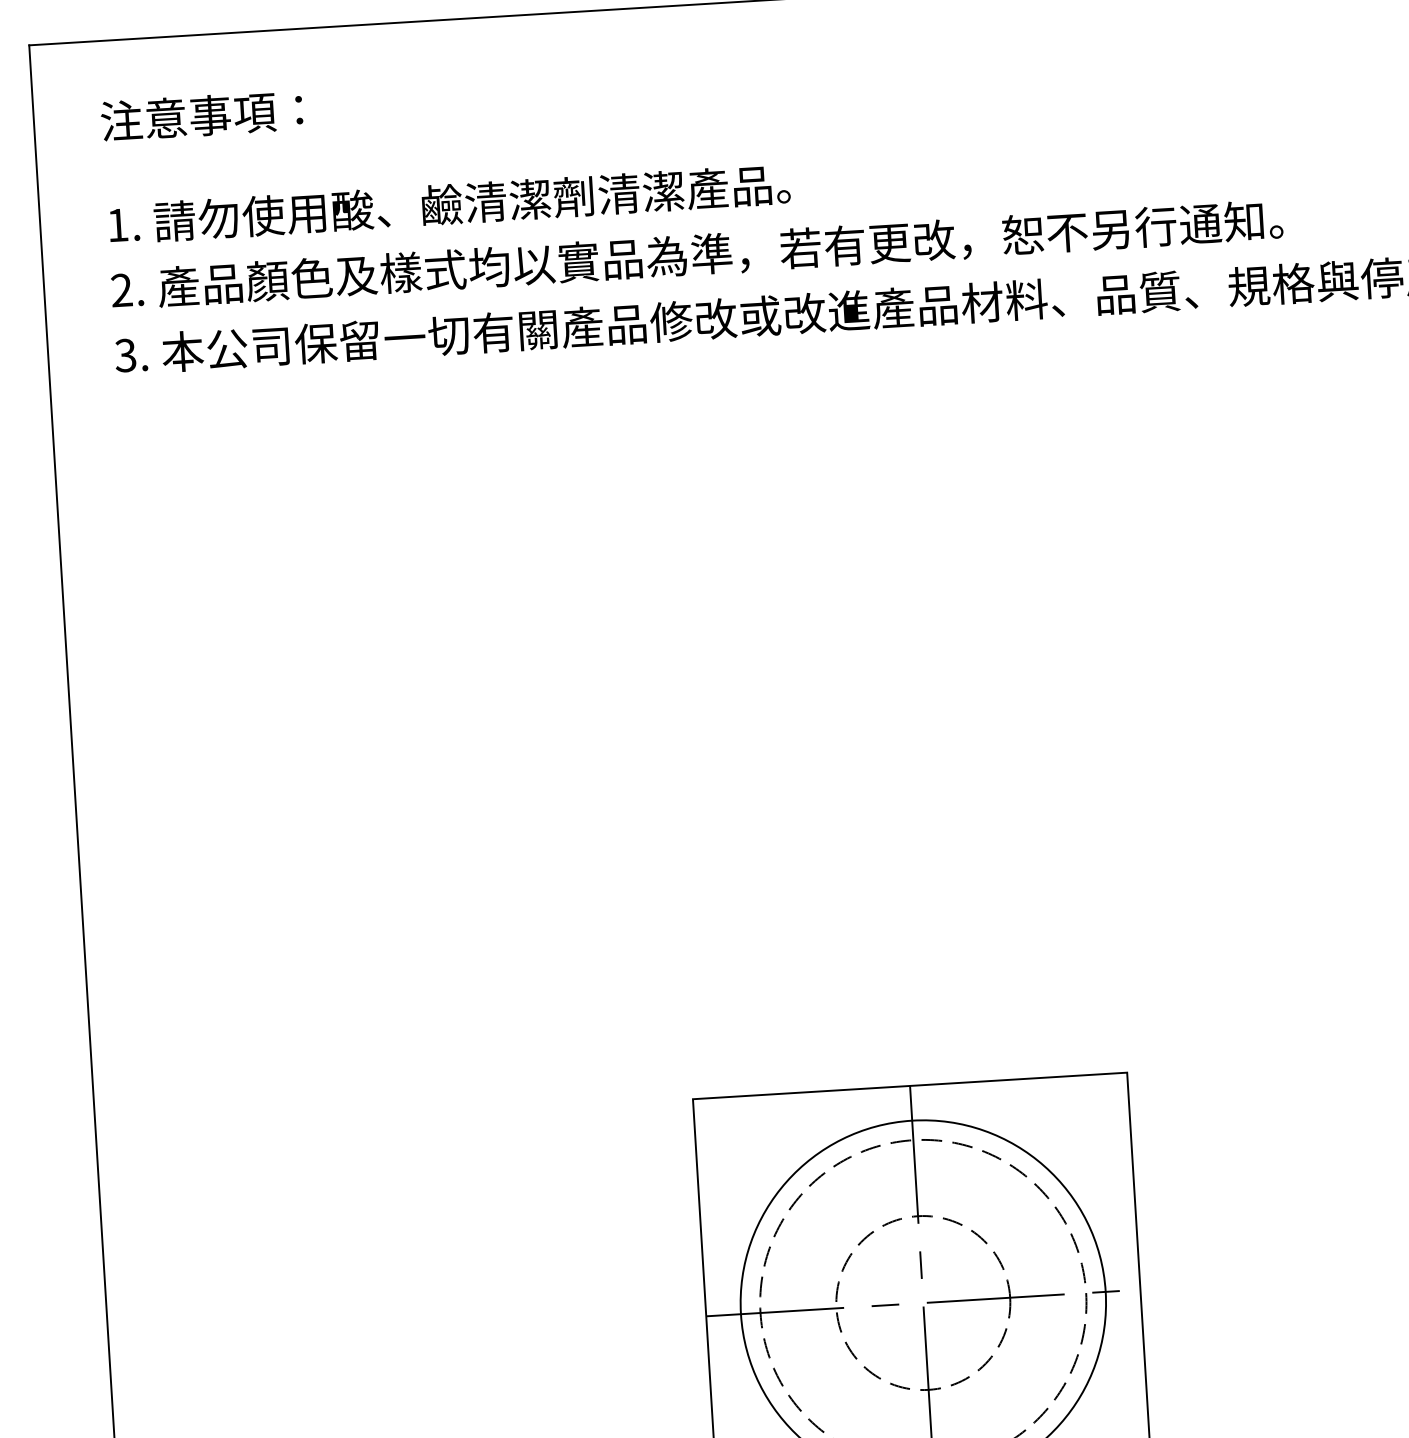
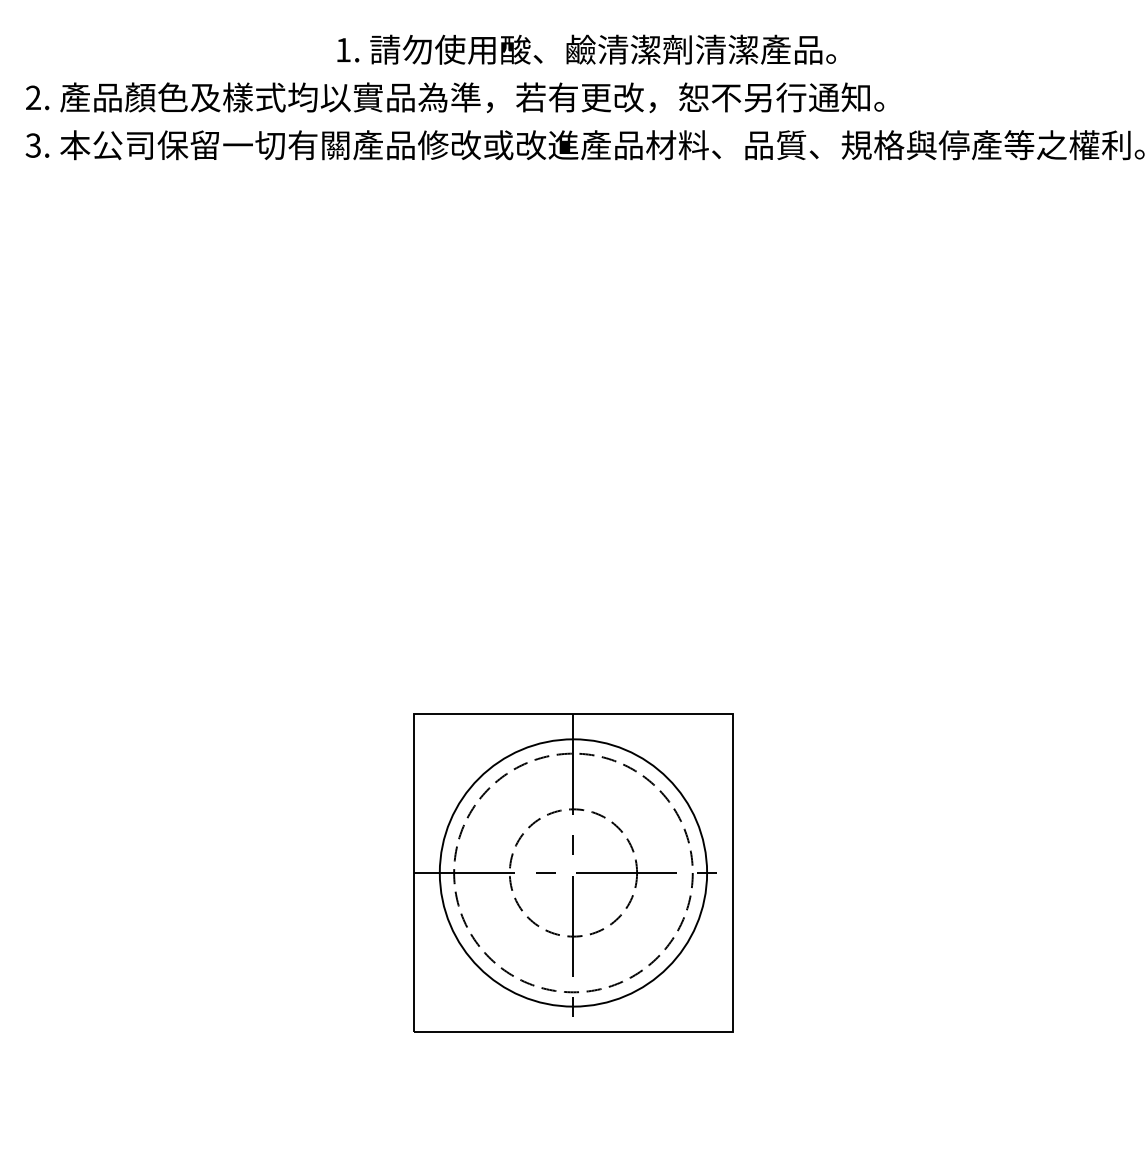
text: (449, 204) -> (586, 49), moved

